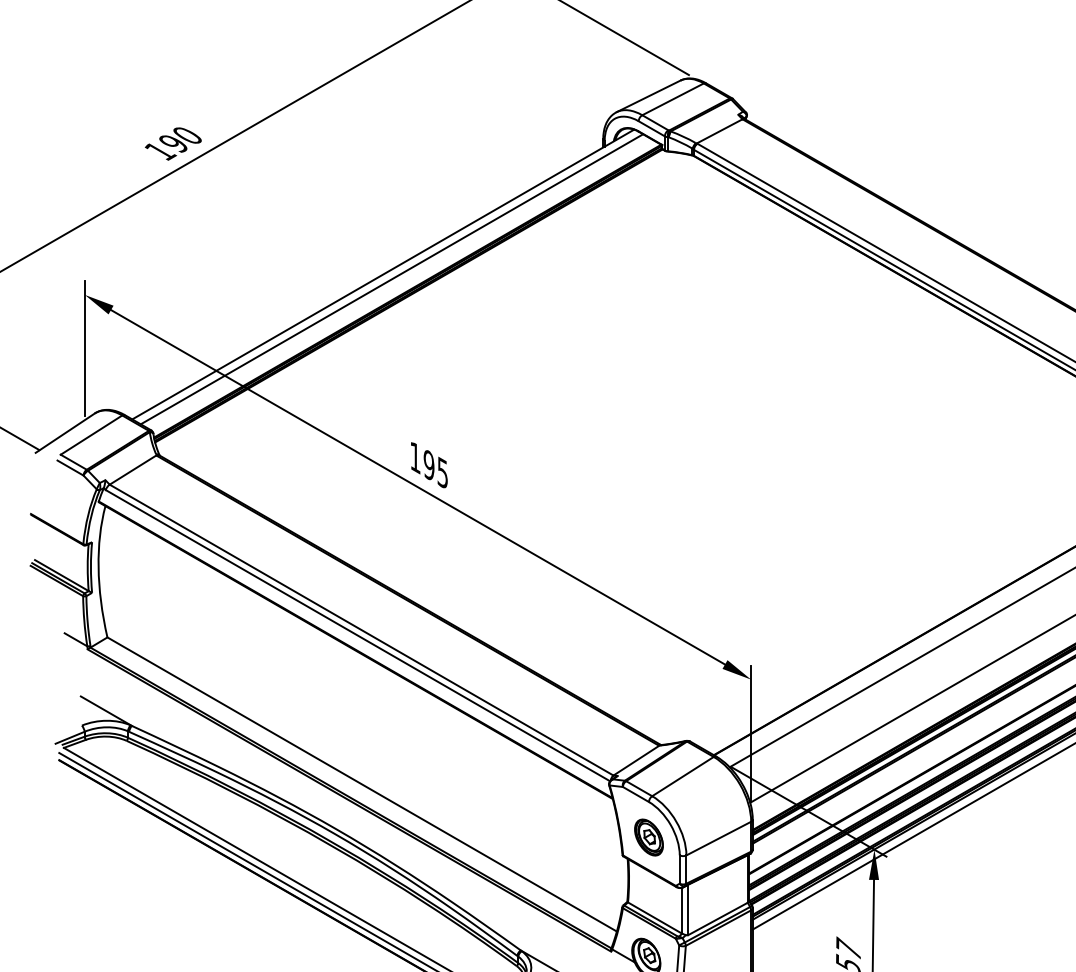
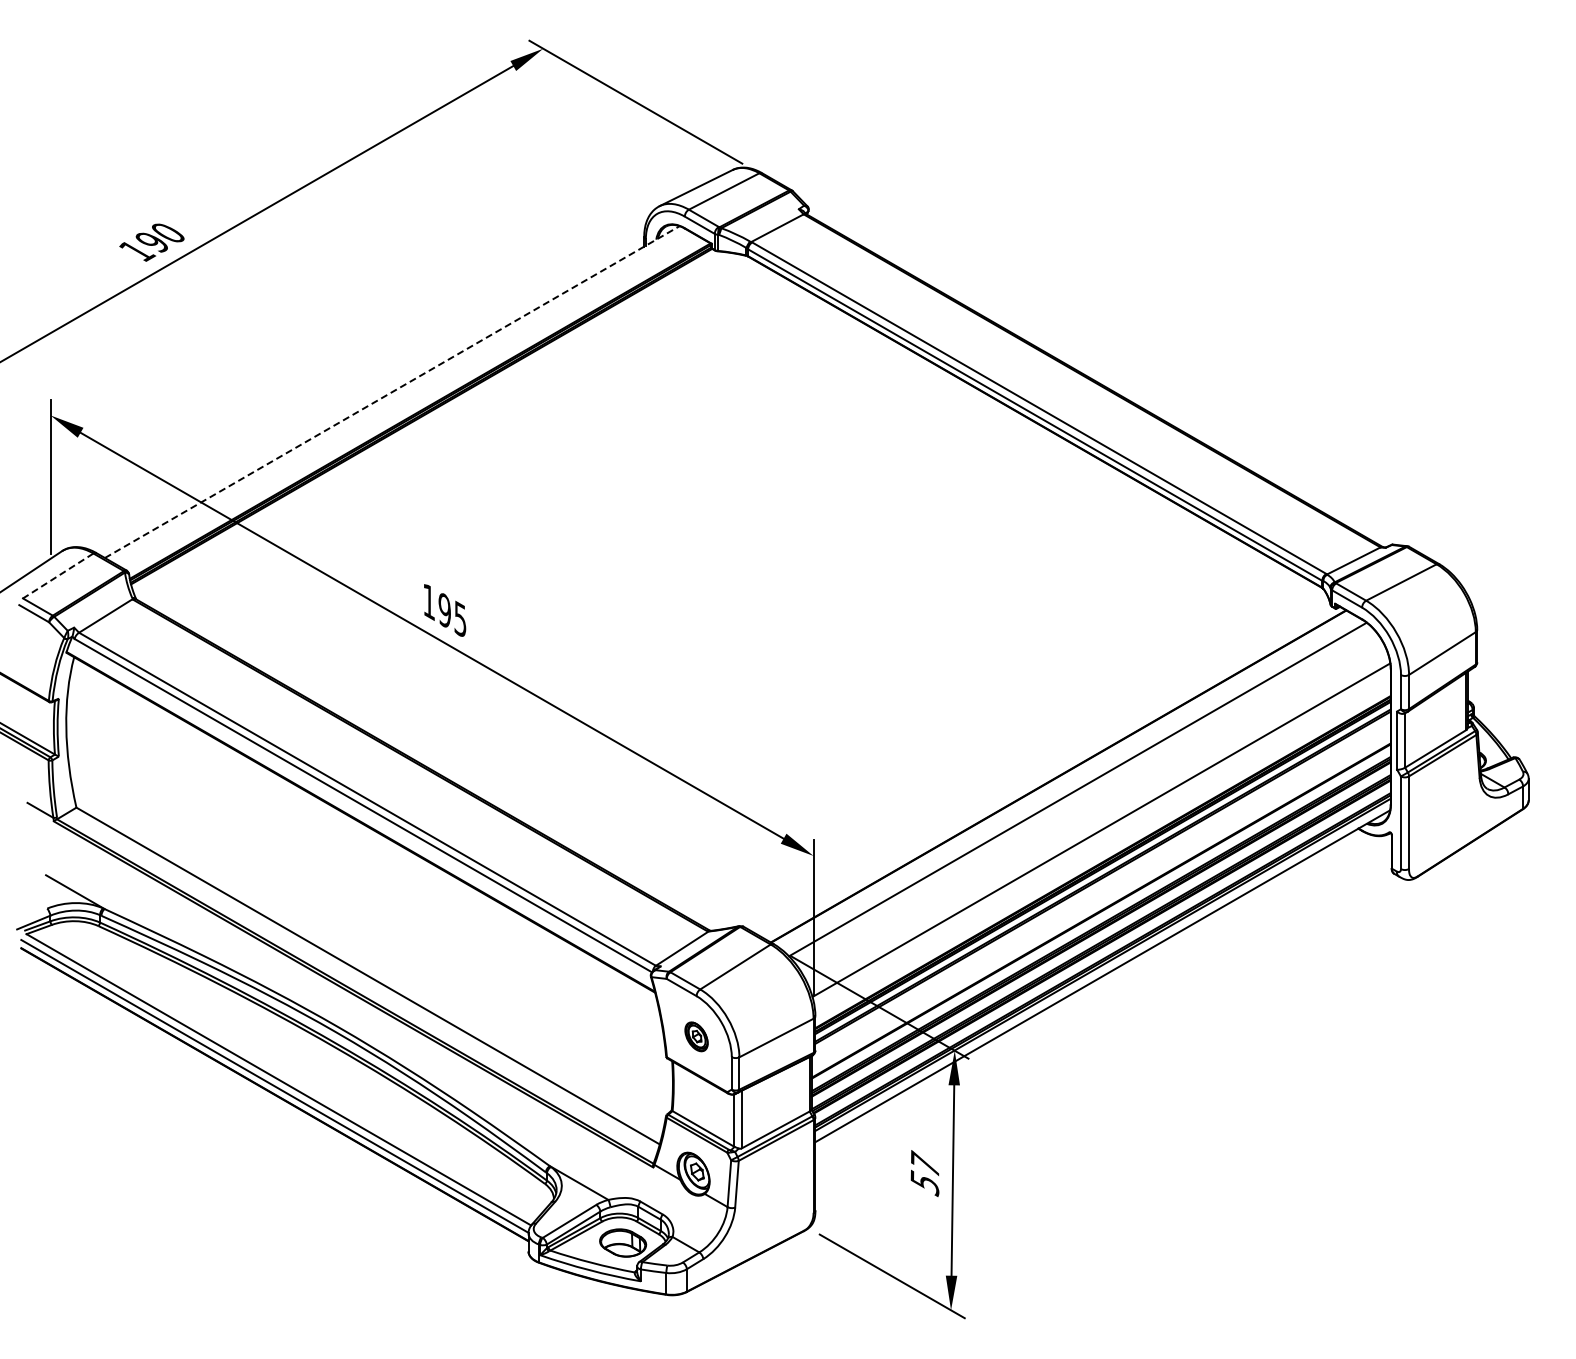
line: (383, 274) -> (392, 392), solid -> dashed
line: (391, 279) -> (401, 397), removed
line: (91, 434) -> (58, 575), solid -> dashed
part: (648, 837) -> (696, 1036), size x0.7

